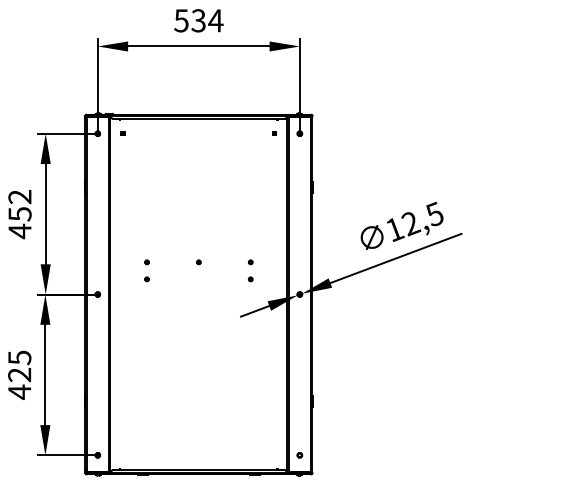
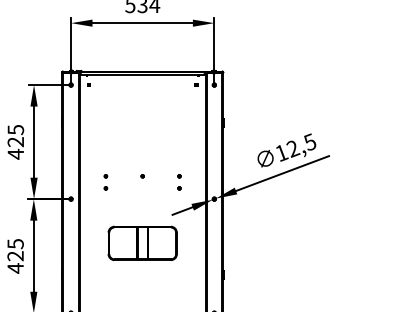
text: (19, 205) -> (15, 135), 452 -> 425
part: (198, 356) -> (142, 243), added

